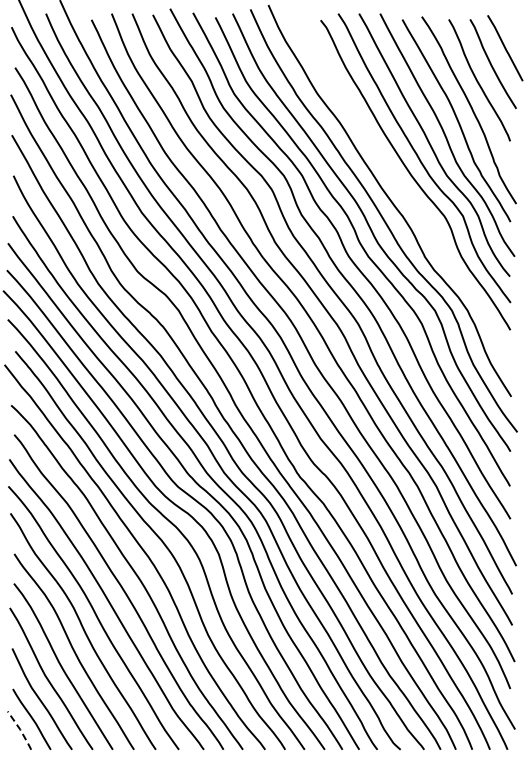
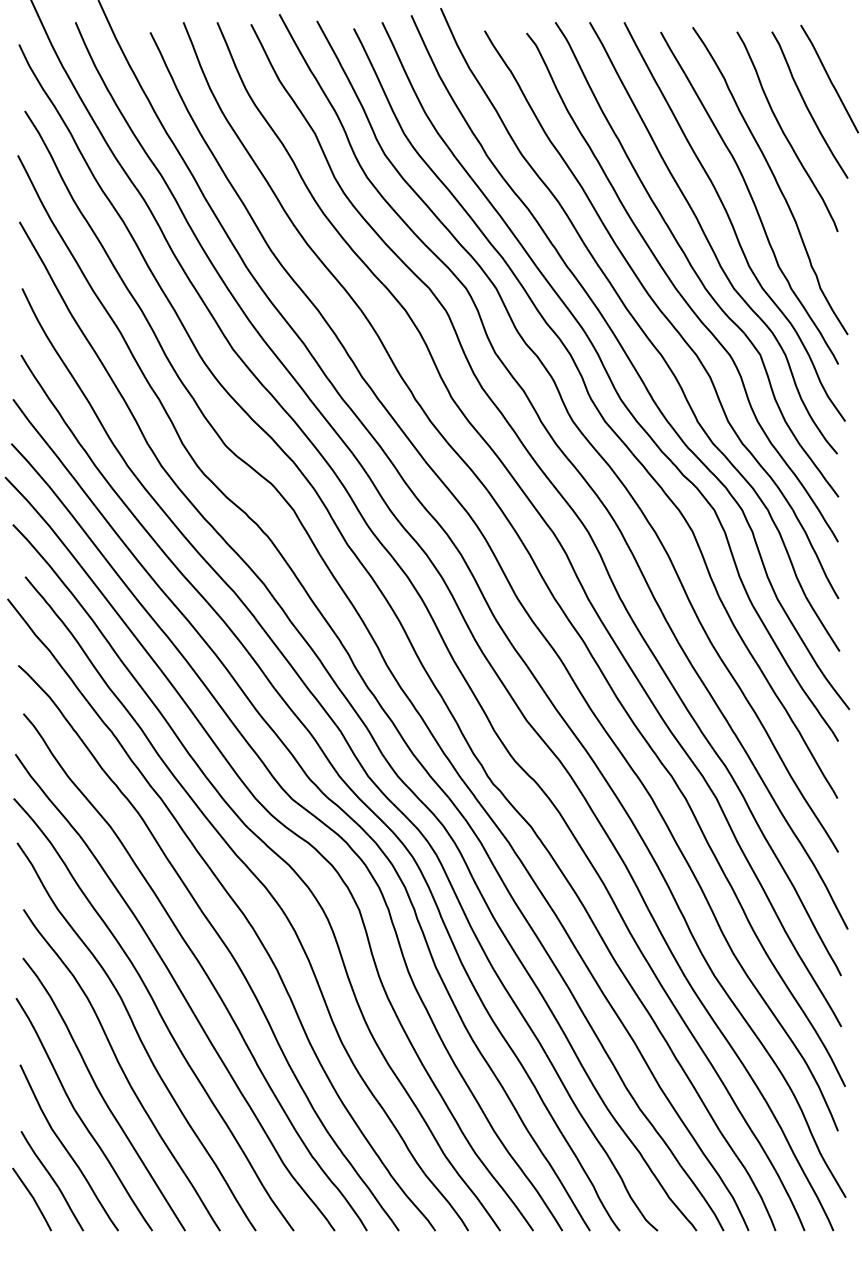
curve: (402, 191) -> (660, 314), added
line: (20, 730) -> (33, 1199), dashed -> solid

